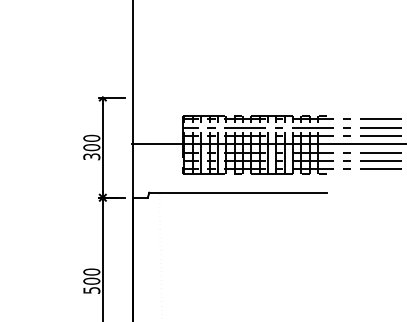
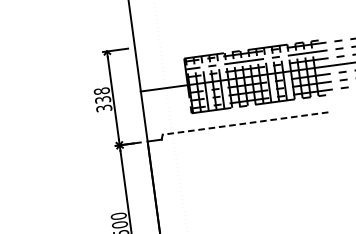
text: (91, 142) -> (102, 95), 300 -> 338
line: (237, 192) -> (245, 123), solid -> dashed

